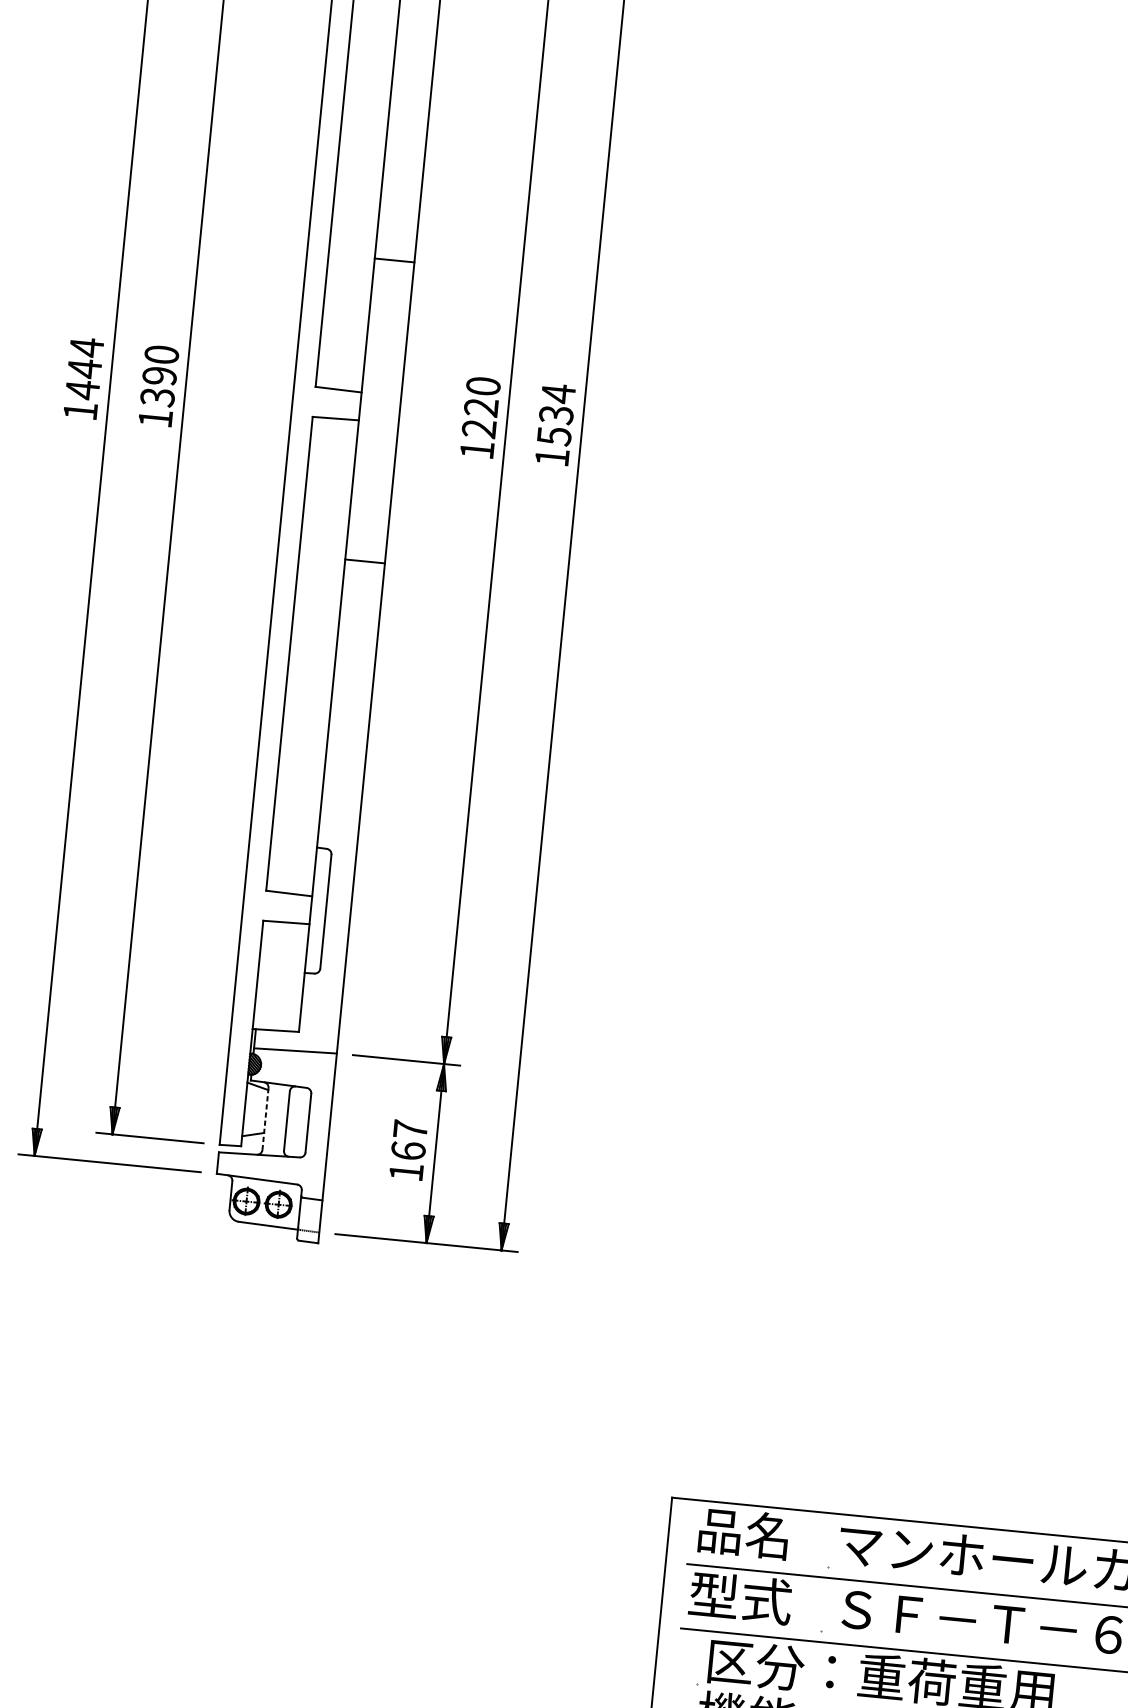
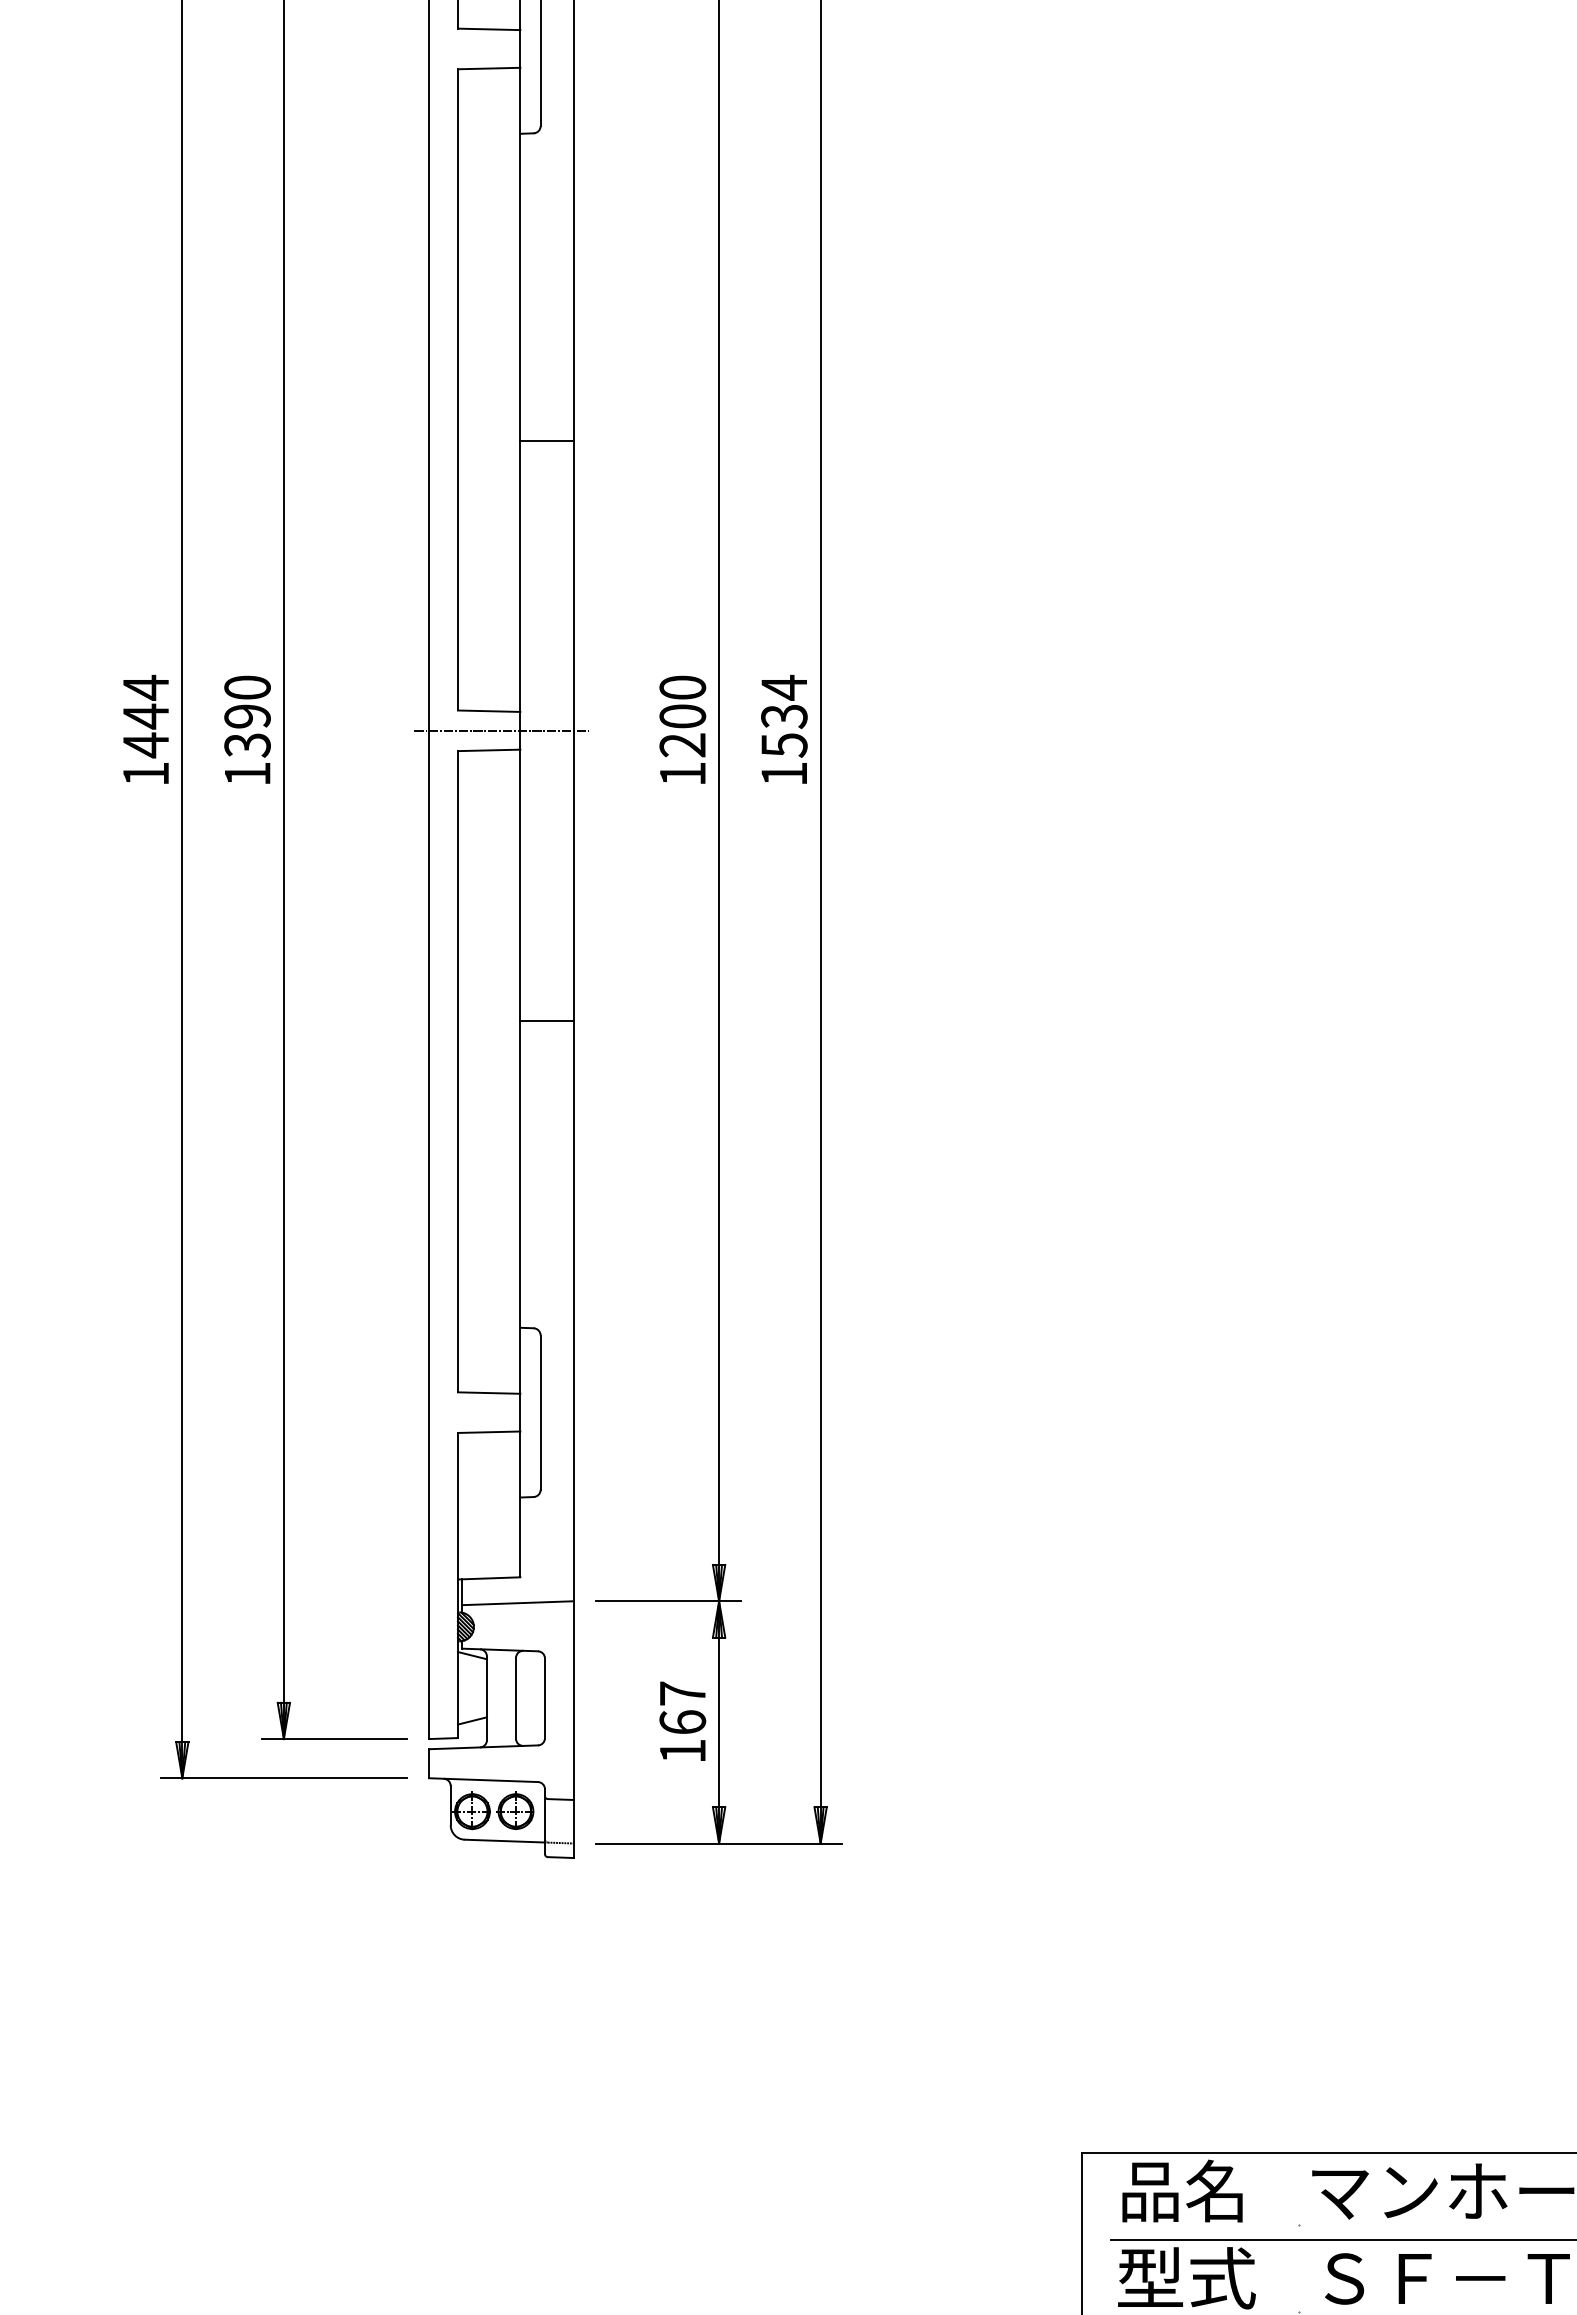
line: (394, 260) -> (547, 440), moved
line: (346, 404) -> (501, 730), added
text: (481, 407) -> (682, 716), 1220 -> 1200
line: (365, 561) -> (547, 1020), moved
line: (265, 1119) -> (486, 1698), dashed -> solid

